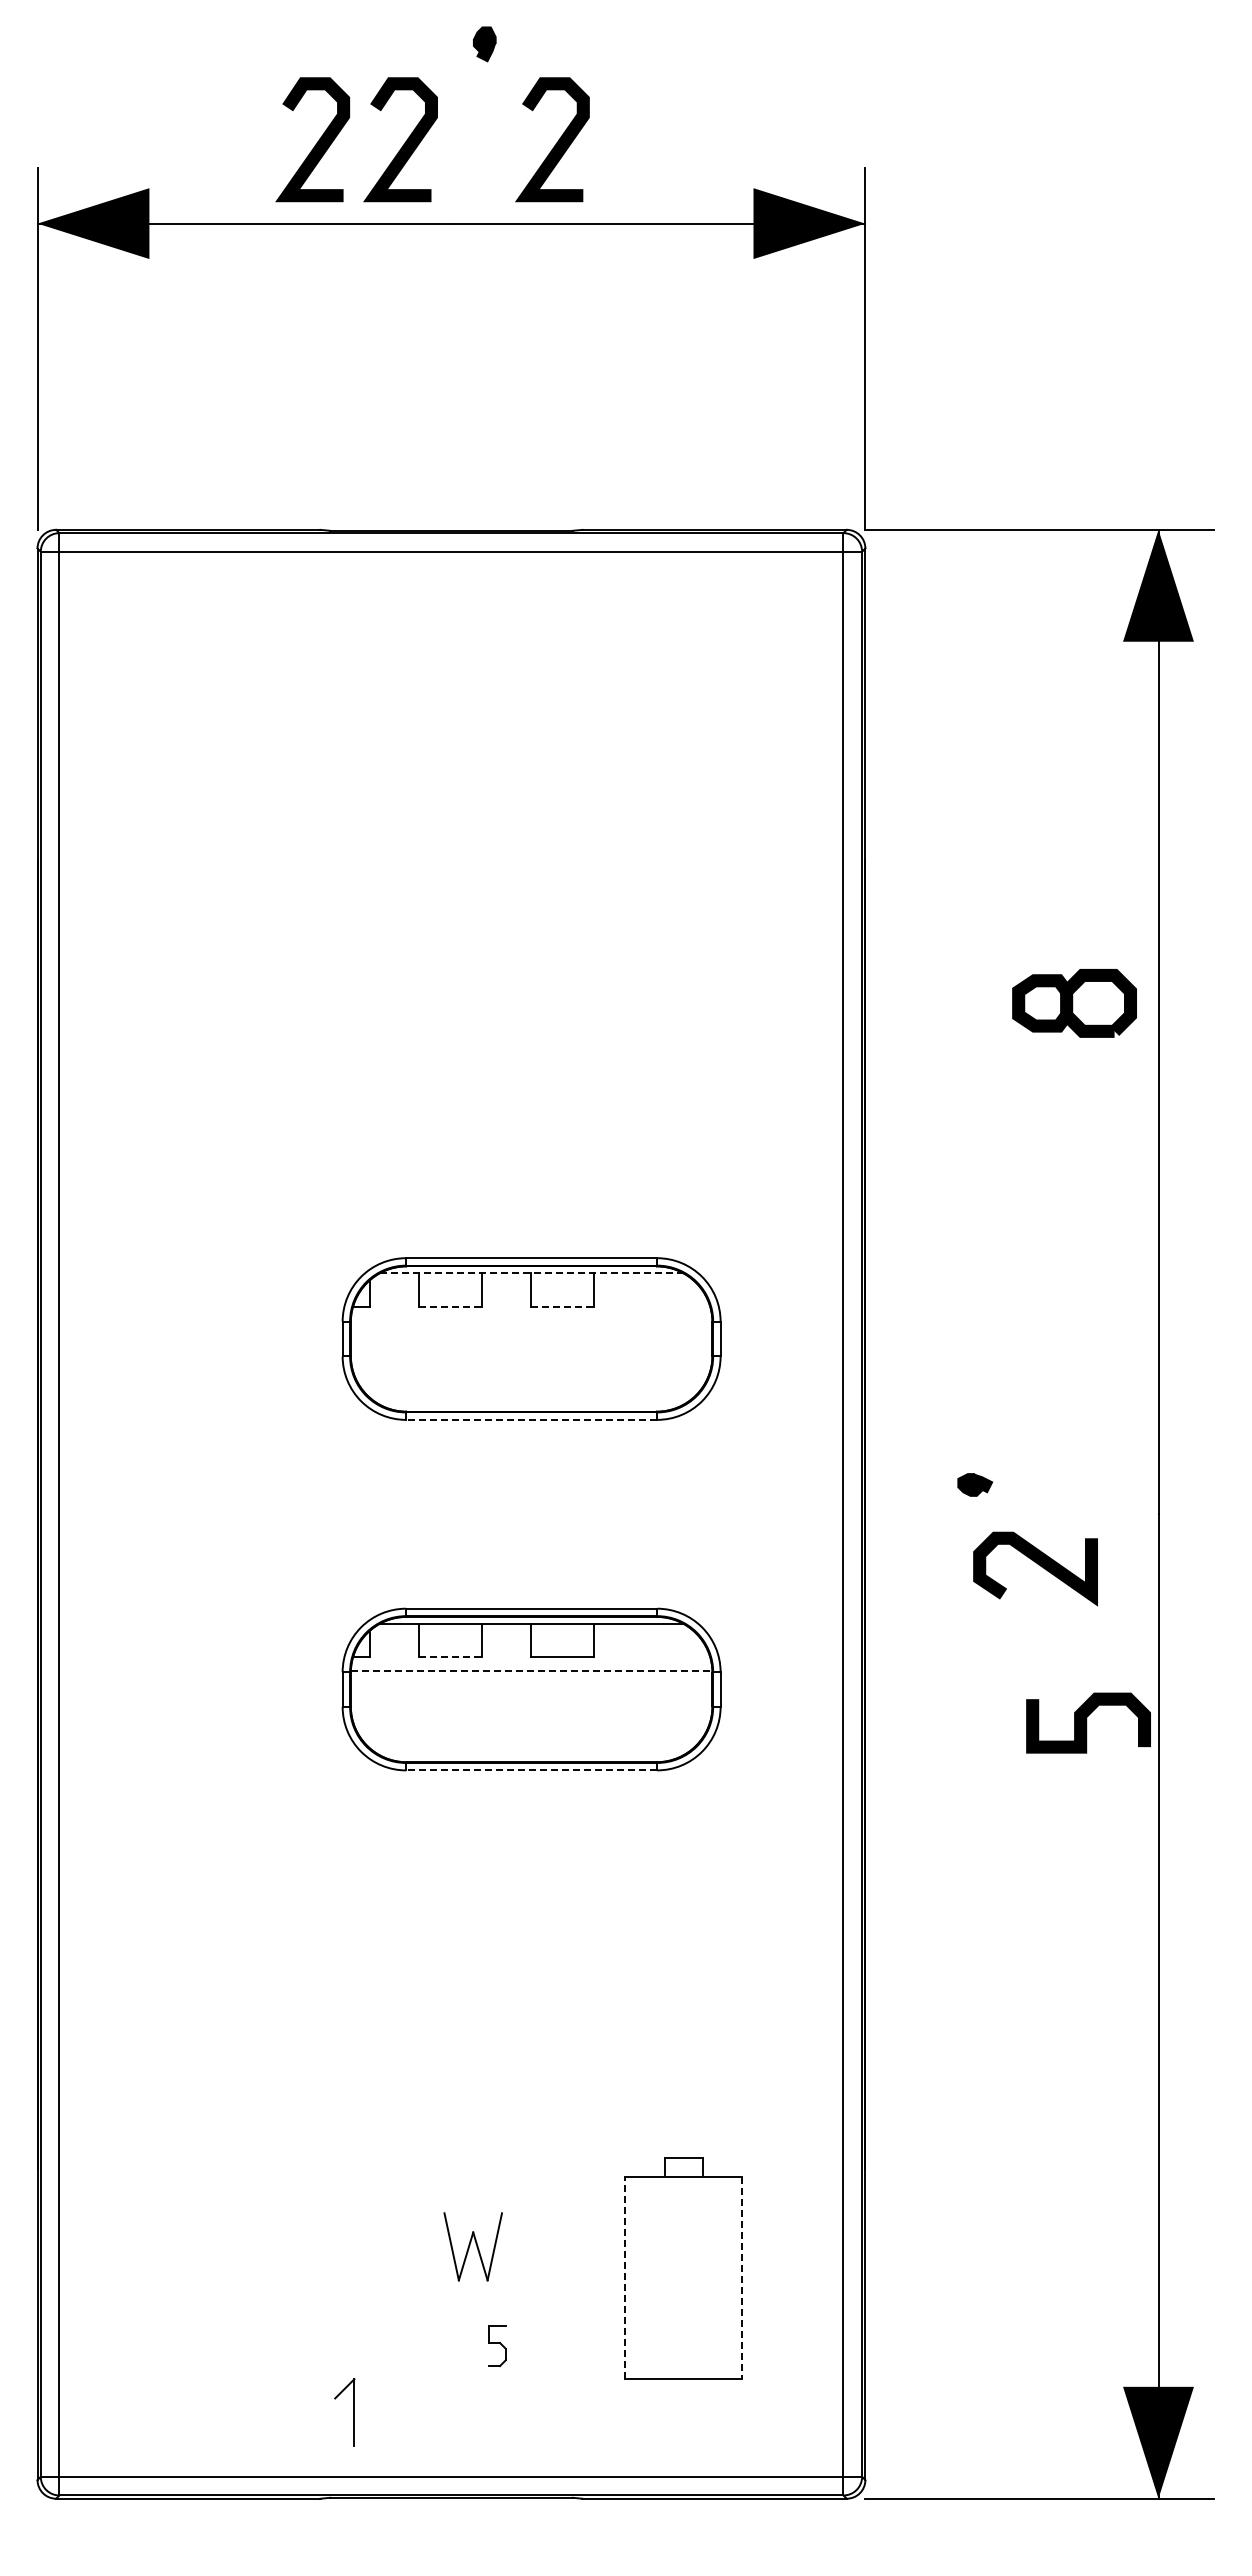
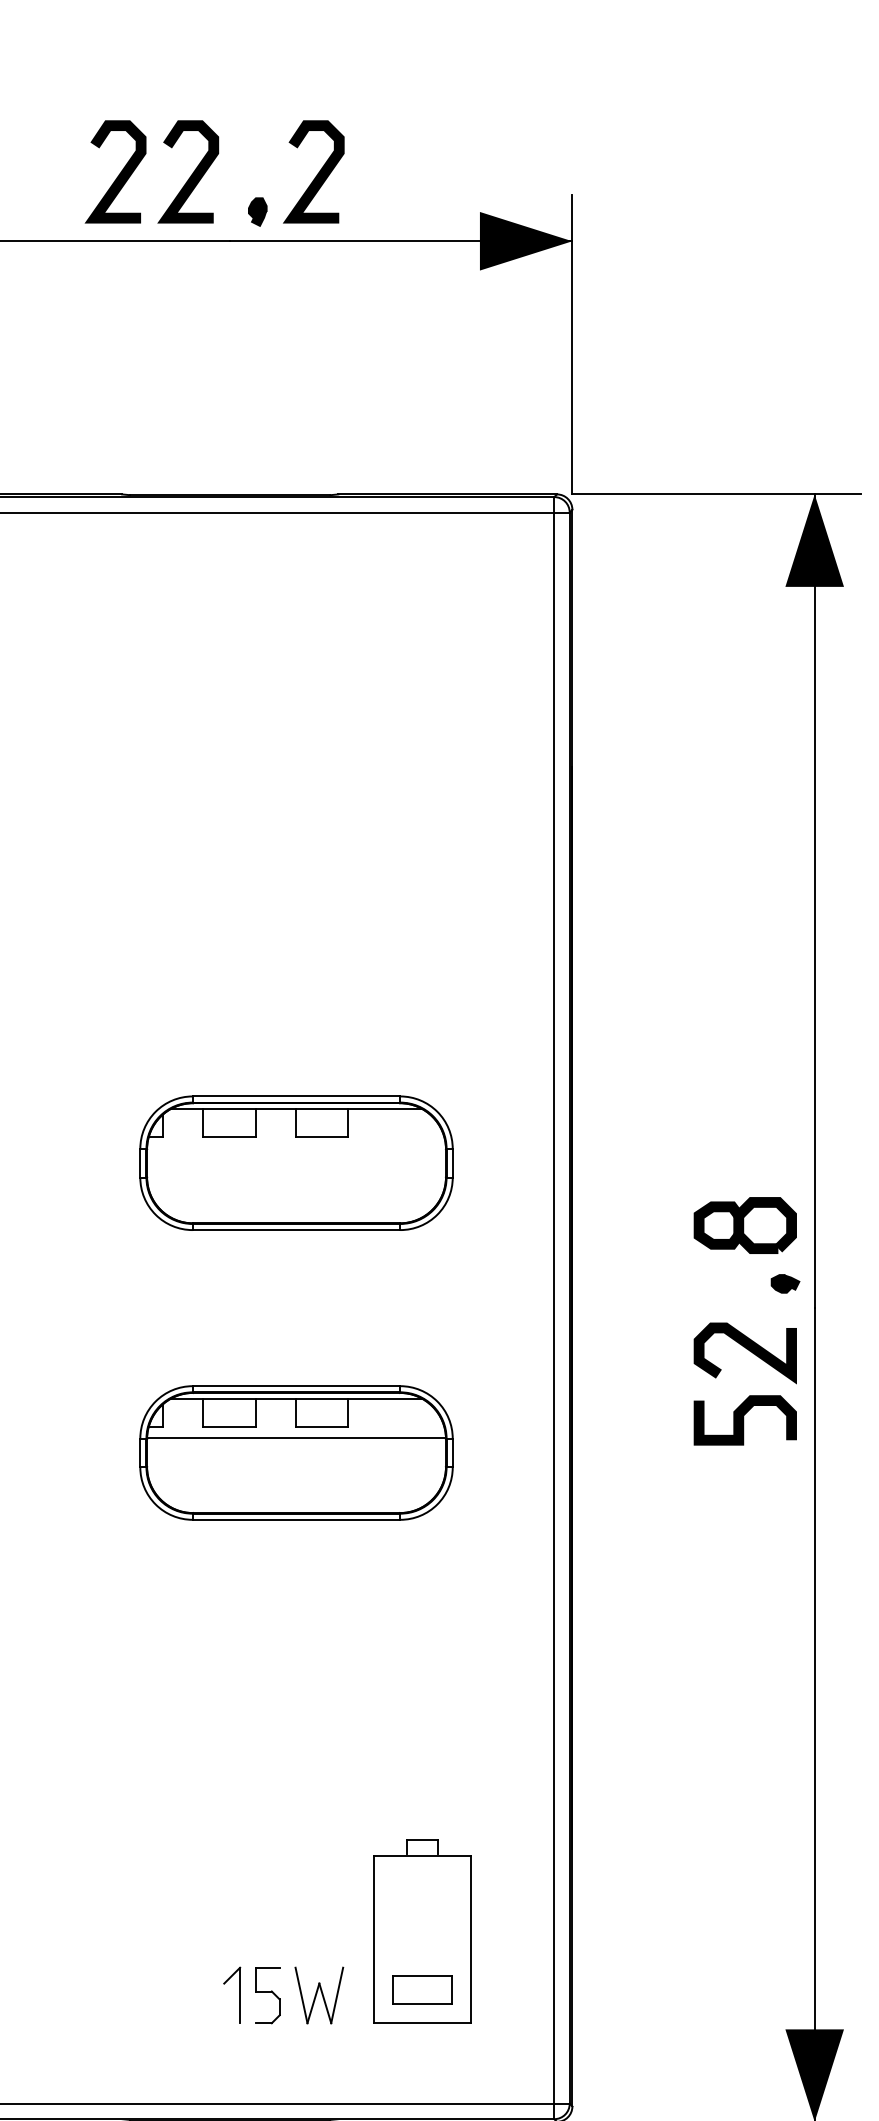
part: (484, 44) -> (257, 212), moved
part: (1074, 1003) -> (745, 1225), moved
line: (531, 1273) -> (296, 1109), dashed -> solid
line: (450, 1306) -> (229, 1136), dashed -> solid
line: (562, 1306) -> (322, 1136), dashed -> solid
line: (531, 1419) -> (296, 1229), dashed -> solid
part: (975, 1484) -> (785, 1283), moved
curve: (1037, 1564) -> (746, 1349), moved
line: (450, 1657) -> (229, 1426), dashed -> solid
line: (531, 1670) -> (296, 1437), dashed -> solid
curve: (1087, 1722) -> (744, 1419), moved
line: (531, 1770) -> (296, 1519), dashed -> solid
part: (472, 2246) -> (318, 1995), moved
line: (625, 2278) -> (374, 1939), dashed -> solid
line: (742, 2278) -> (470, 1939), dashed -> solid
part: (683, 2339) -> (422, 1990), added
part: (497, 2345) -> (268, 1995), size x1.67
part: (353, 2412) -> (239, 1995), moved

